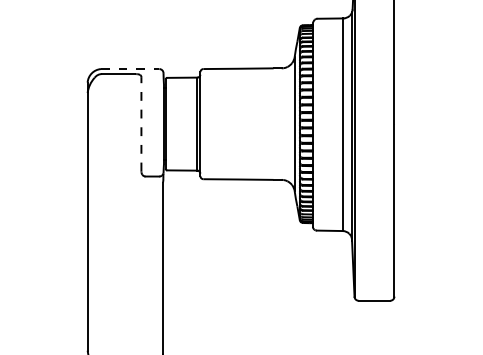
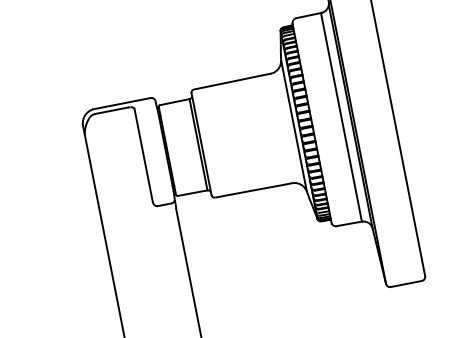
line: (130, 69) -> (122, 104), dashed -> solid
line: (141, 123) -> (143, 154), dashed -> solid

